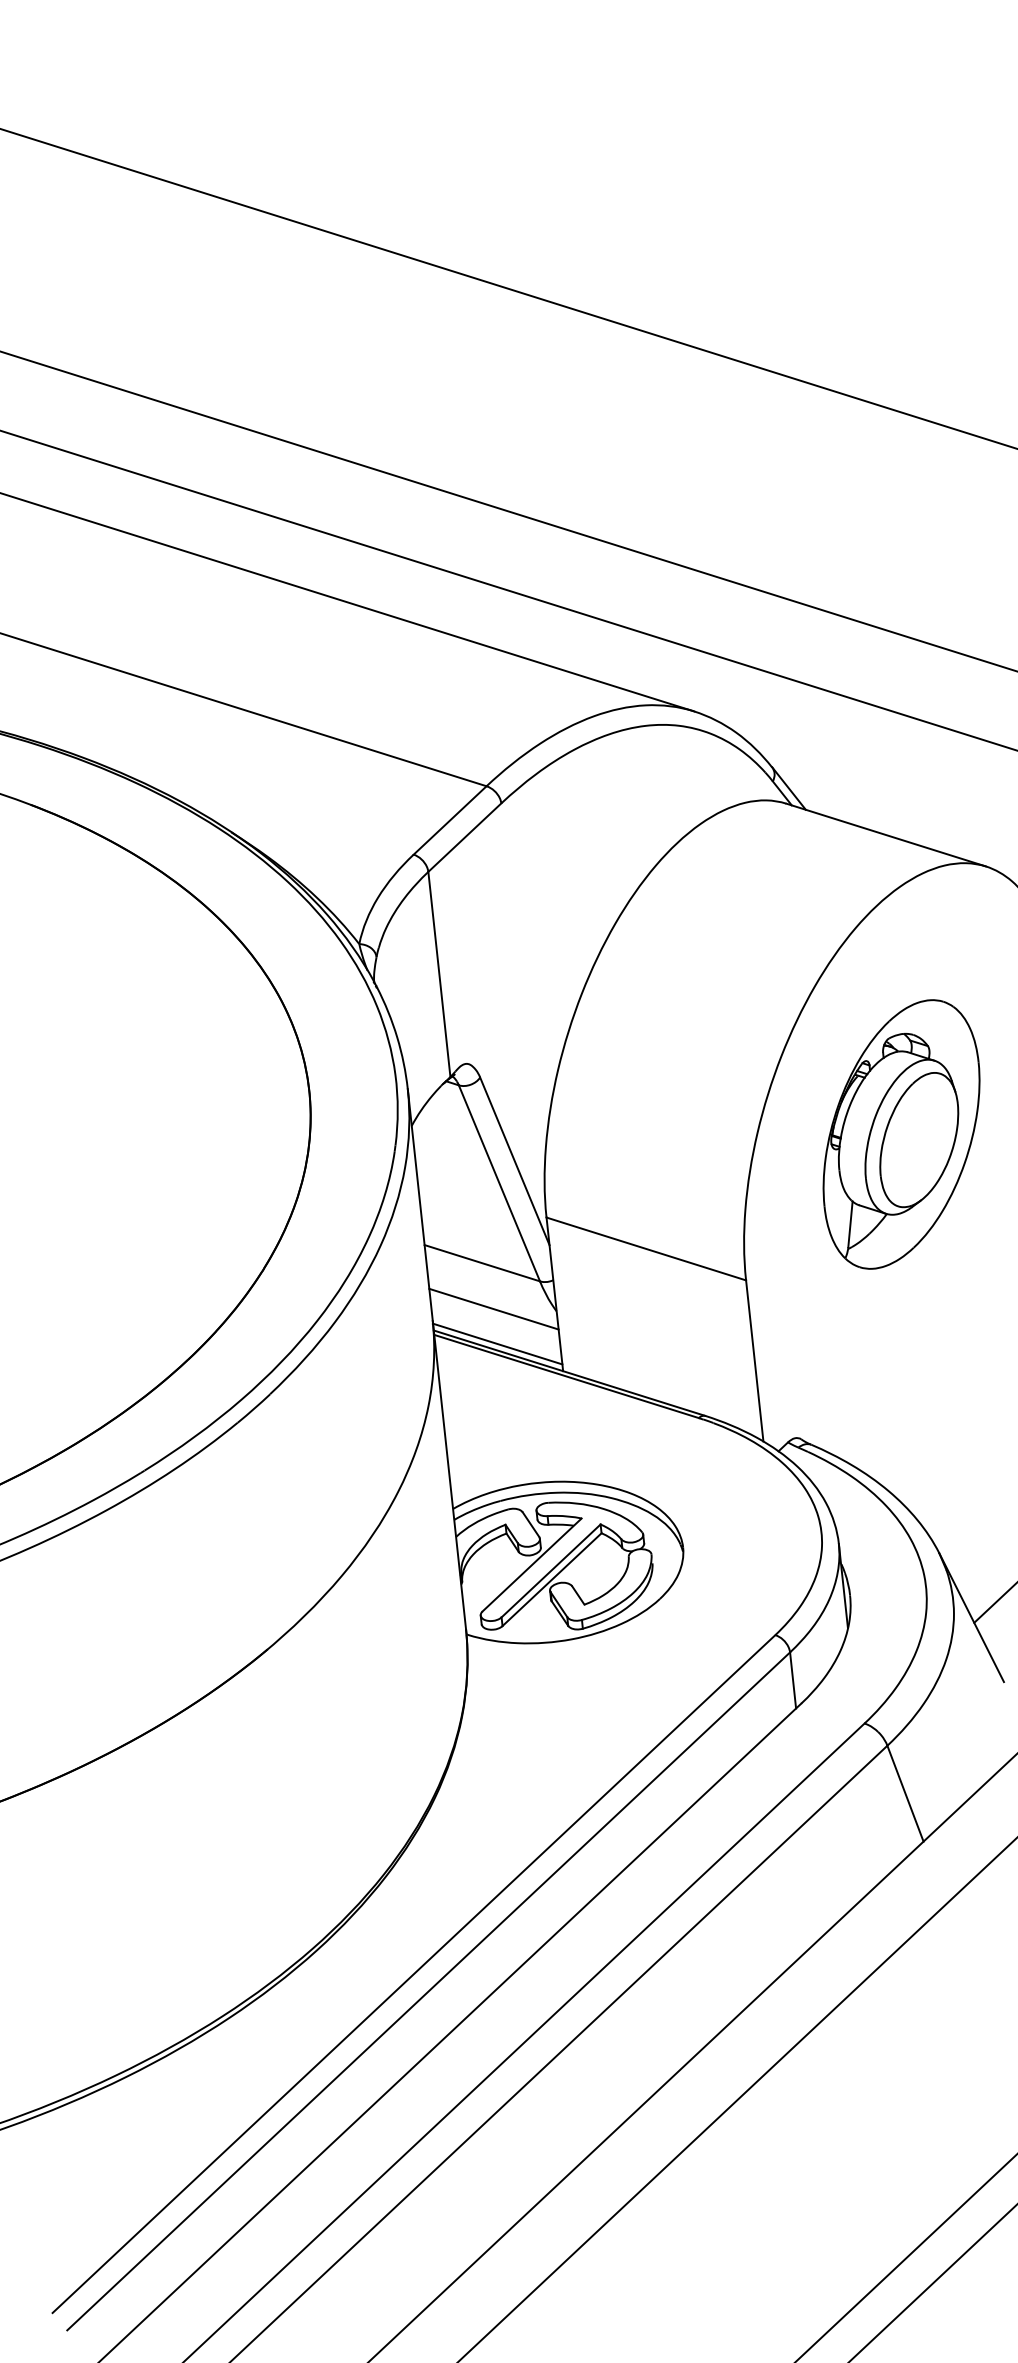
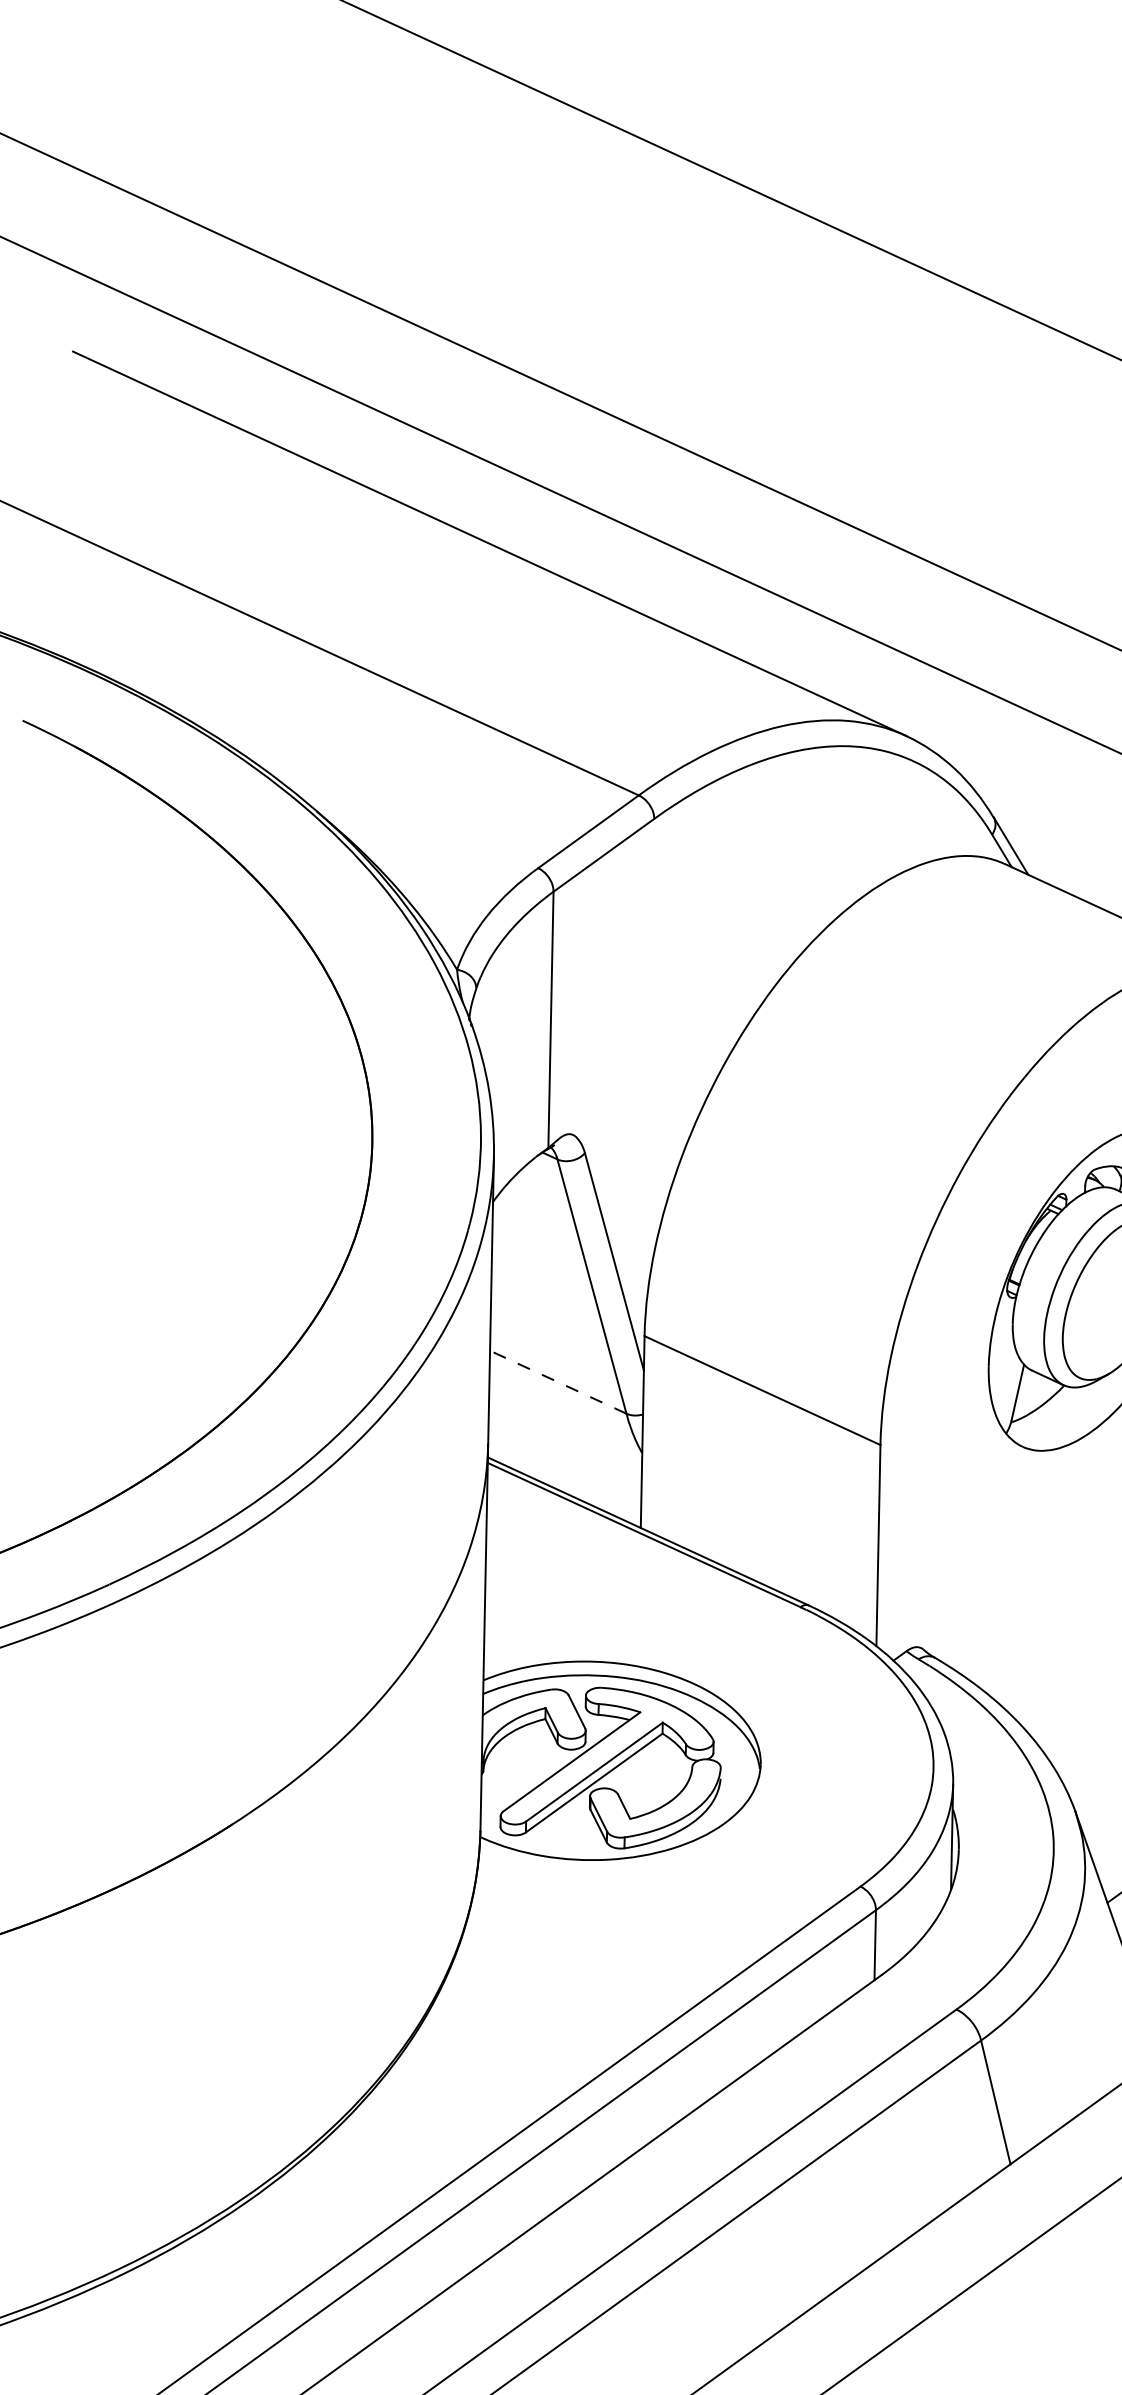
line: (481, 1263) -> (557, 1382), solid -> dashed
line: (493, 1308) -> (564, 1439), removed
line: (497, 1343) -> (564, 1483), removed

